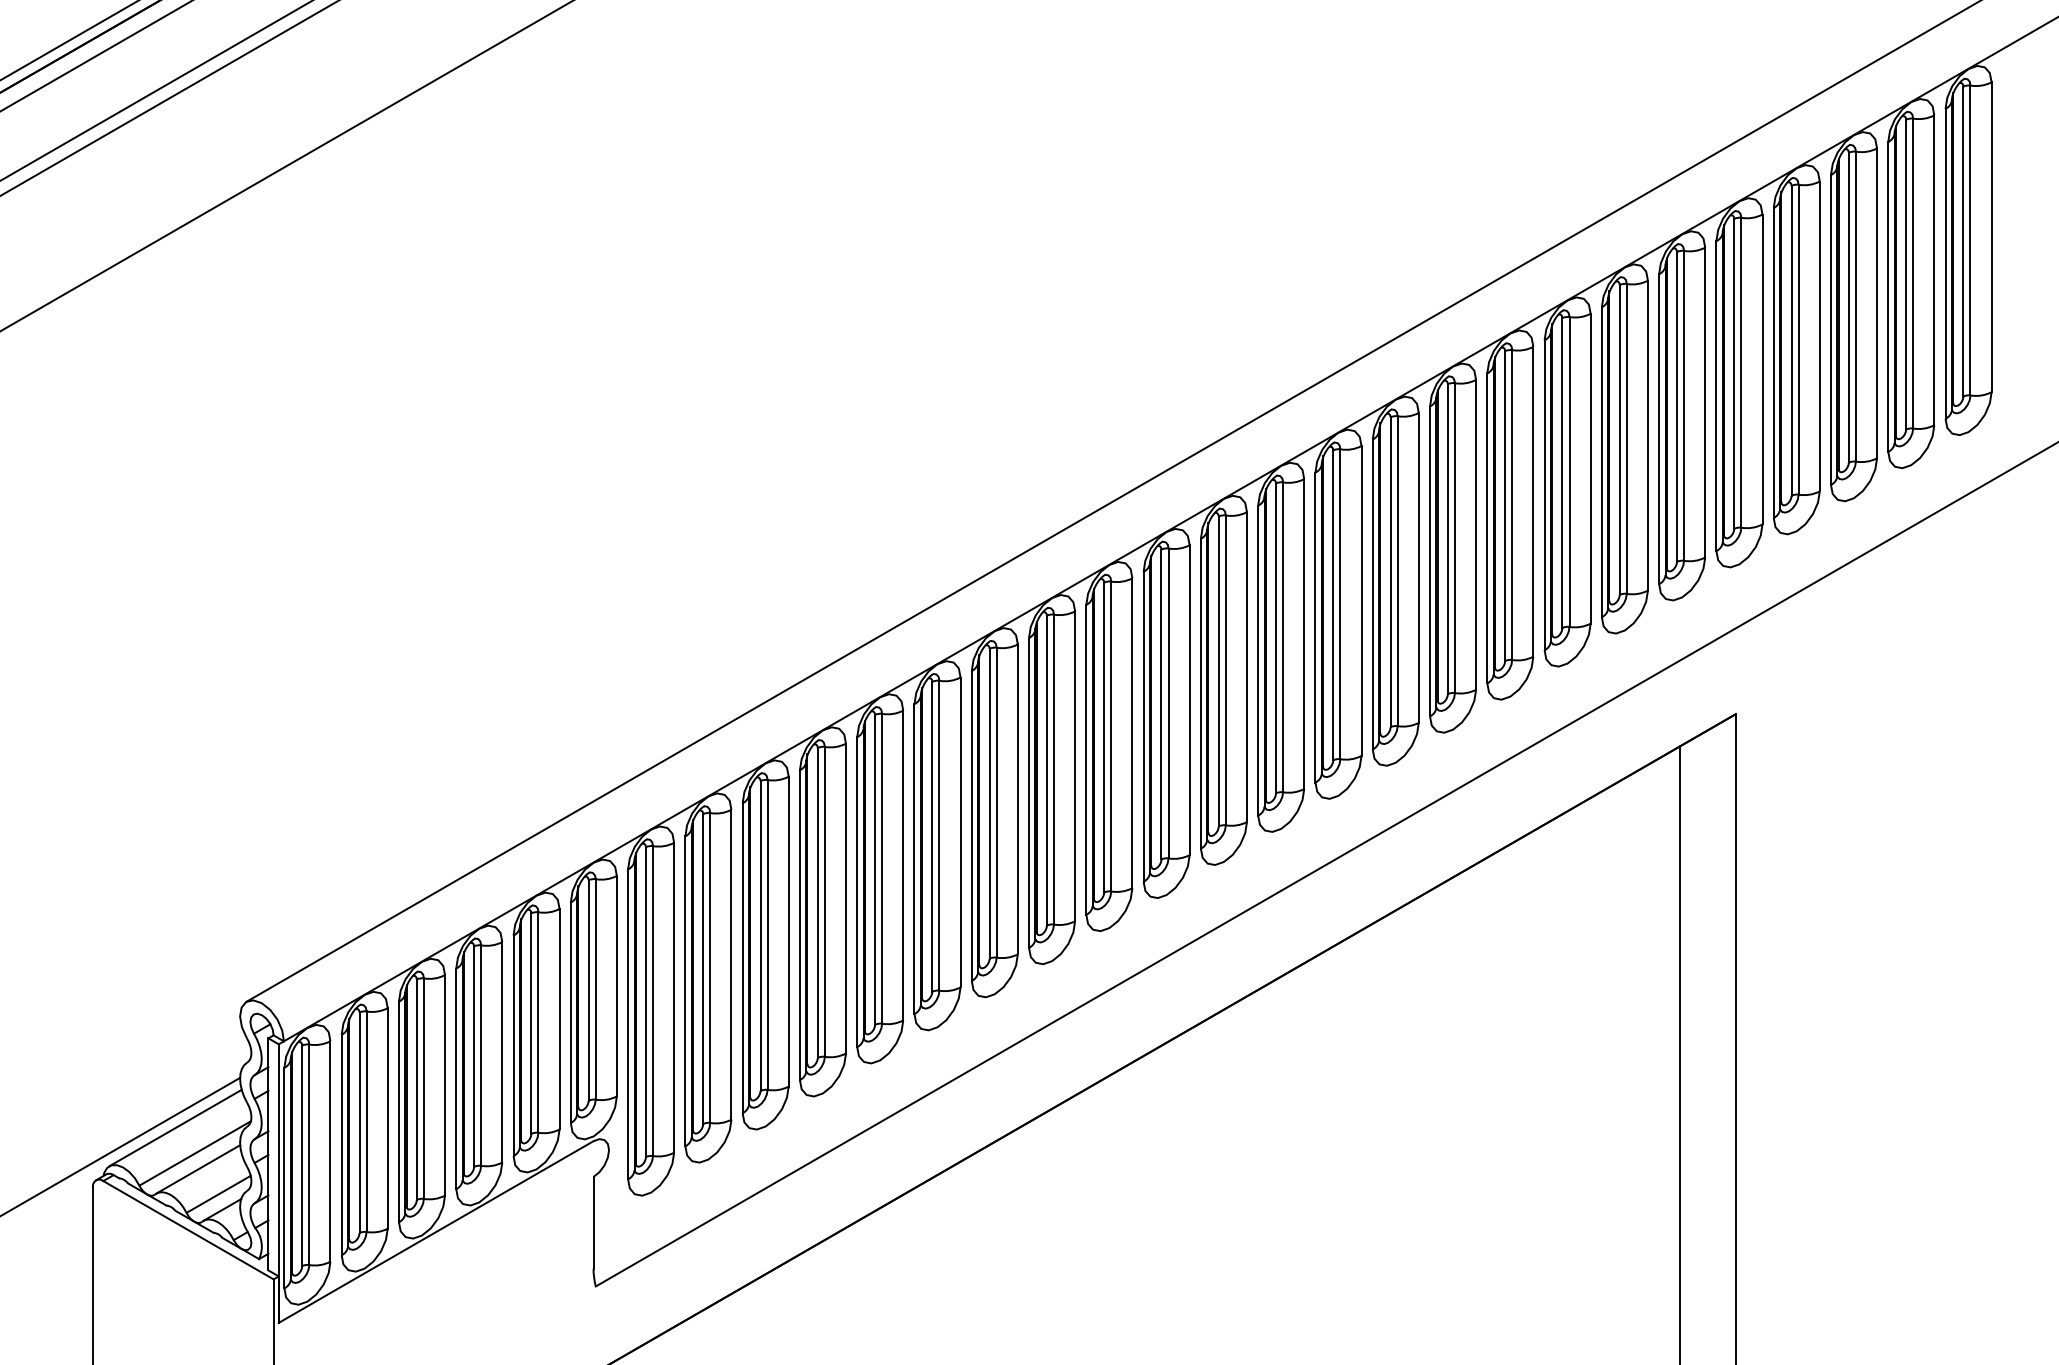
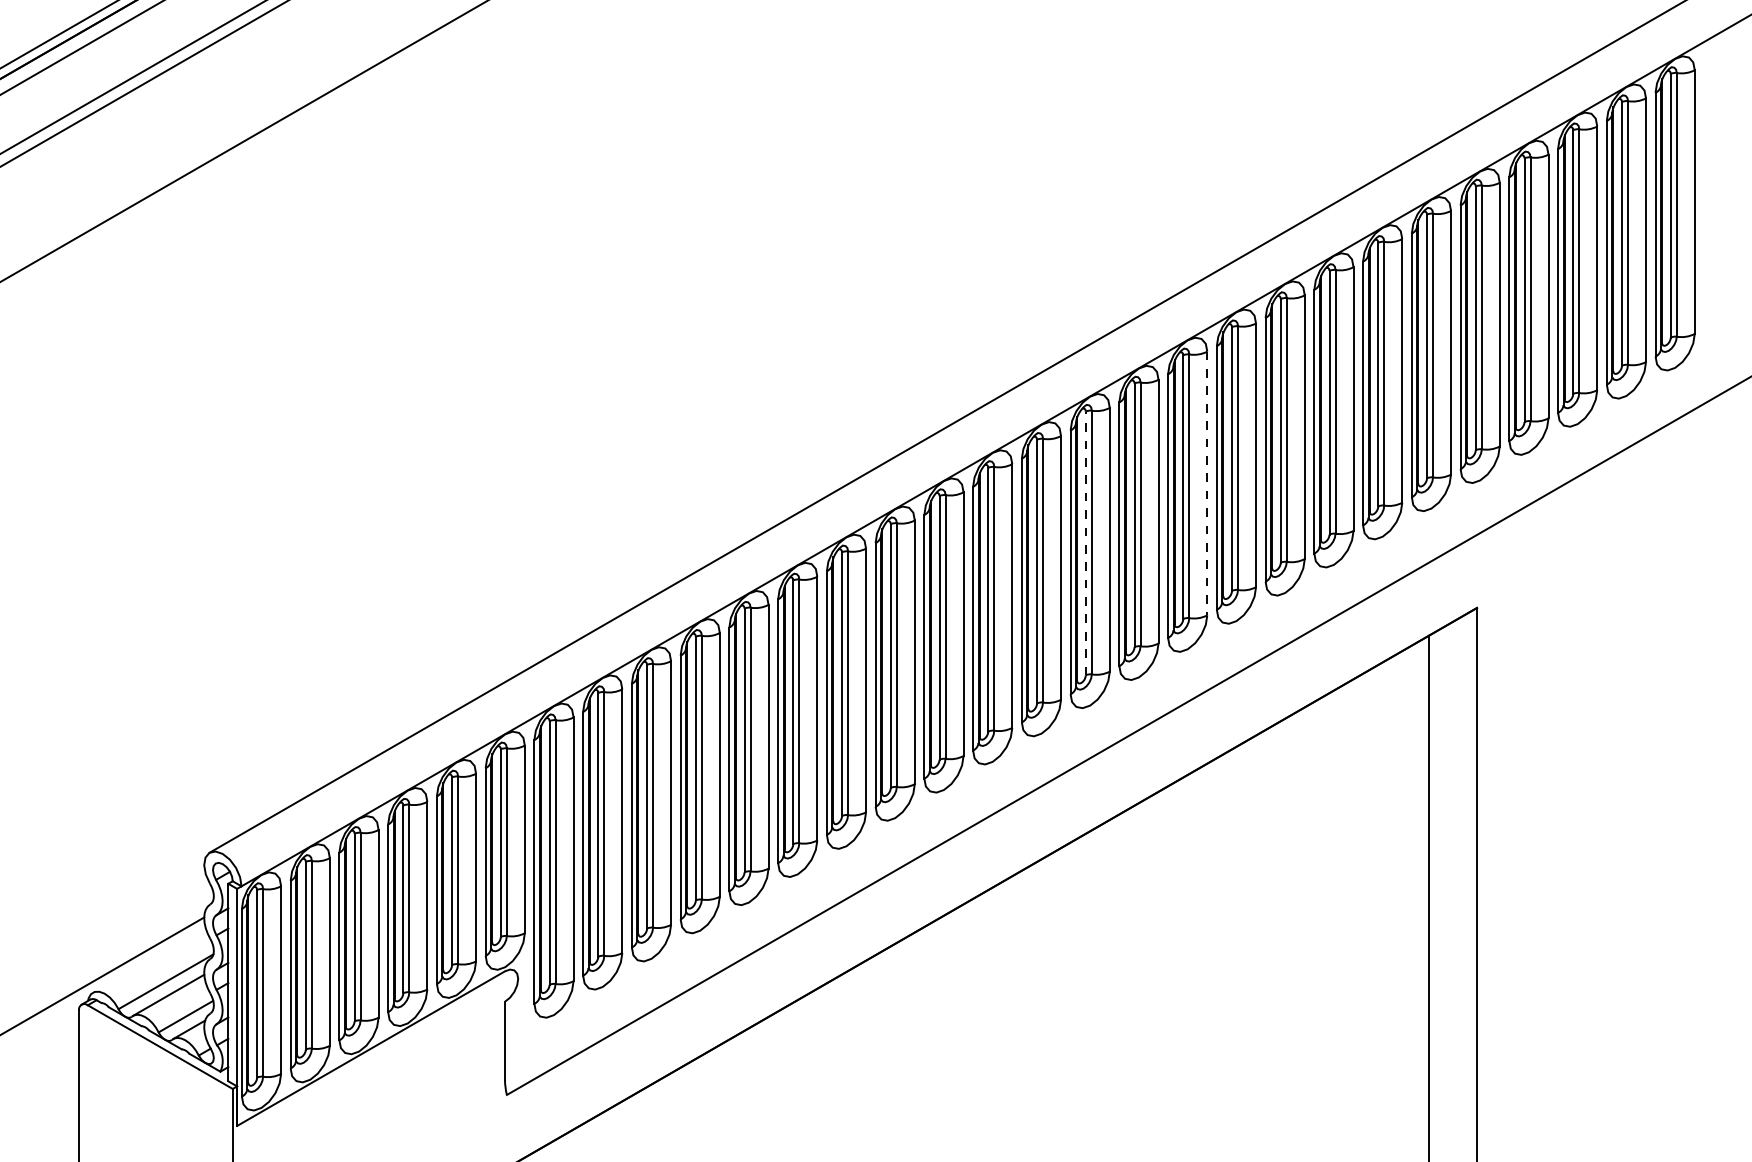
line: (1418, 567) -> (1207, 483), solid -> dashed
line: (1276, 638) -> (1086, 543), solid -> dashed
line: (175, 1127) -> (149, 959), removed

